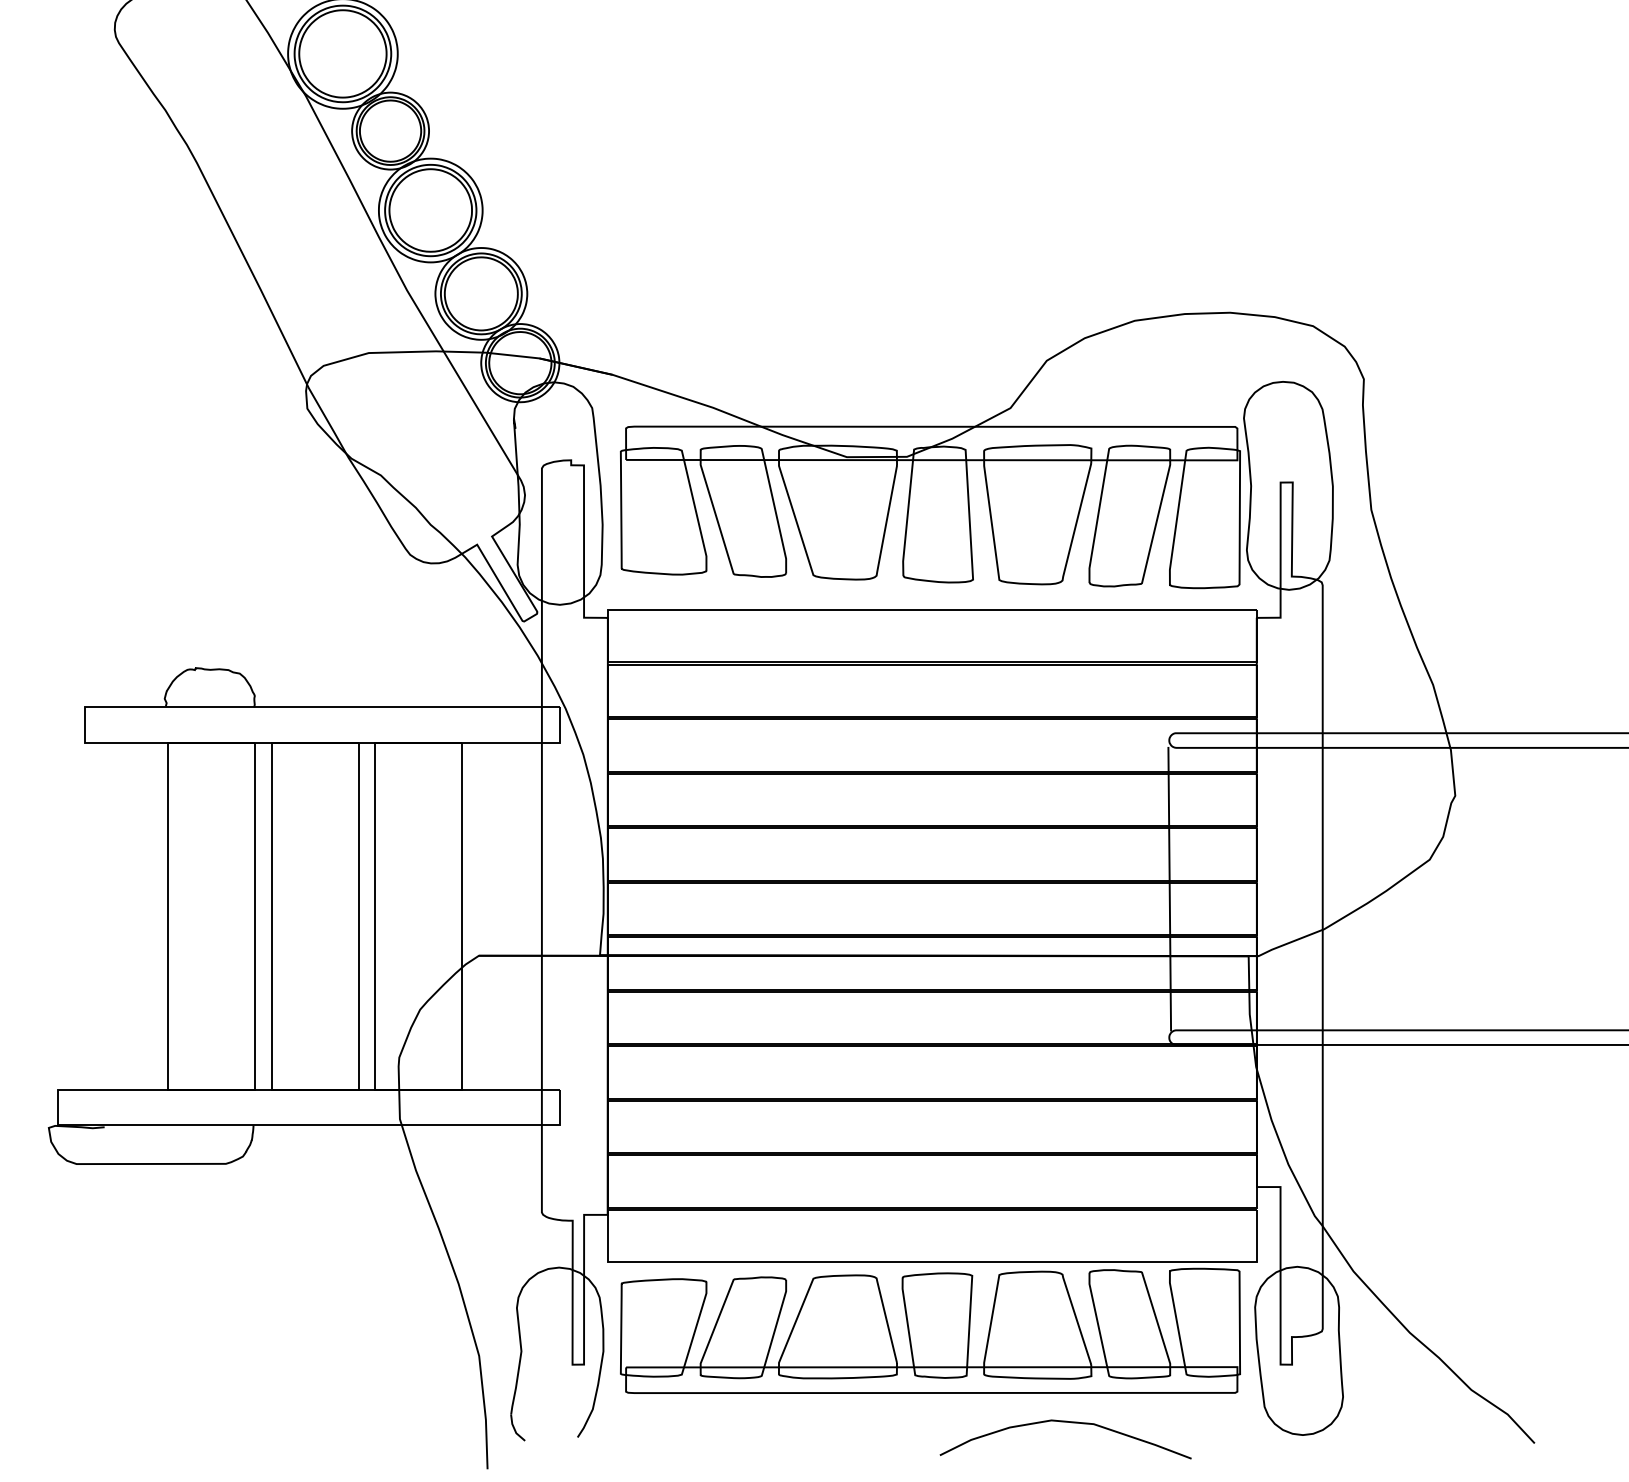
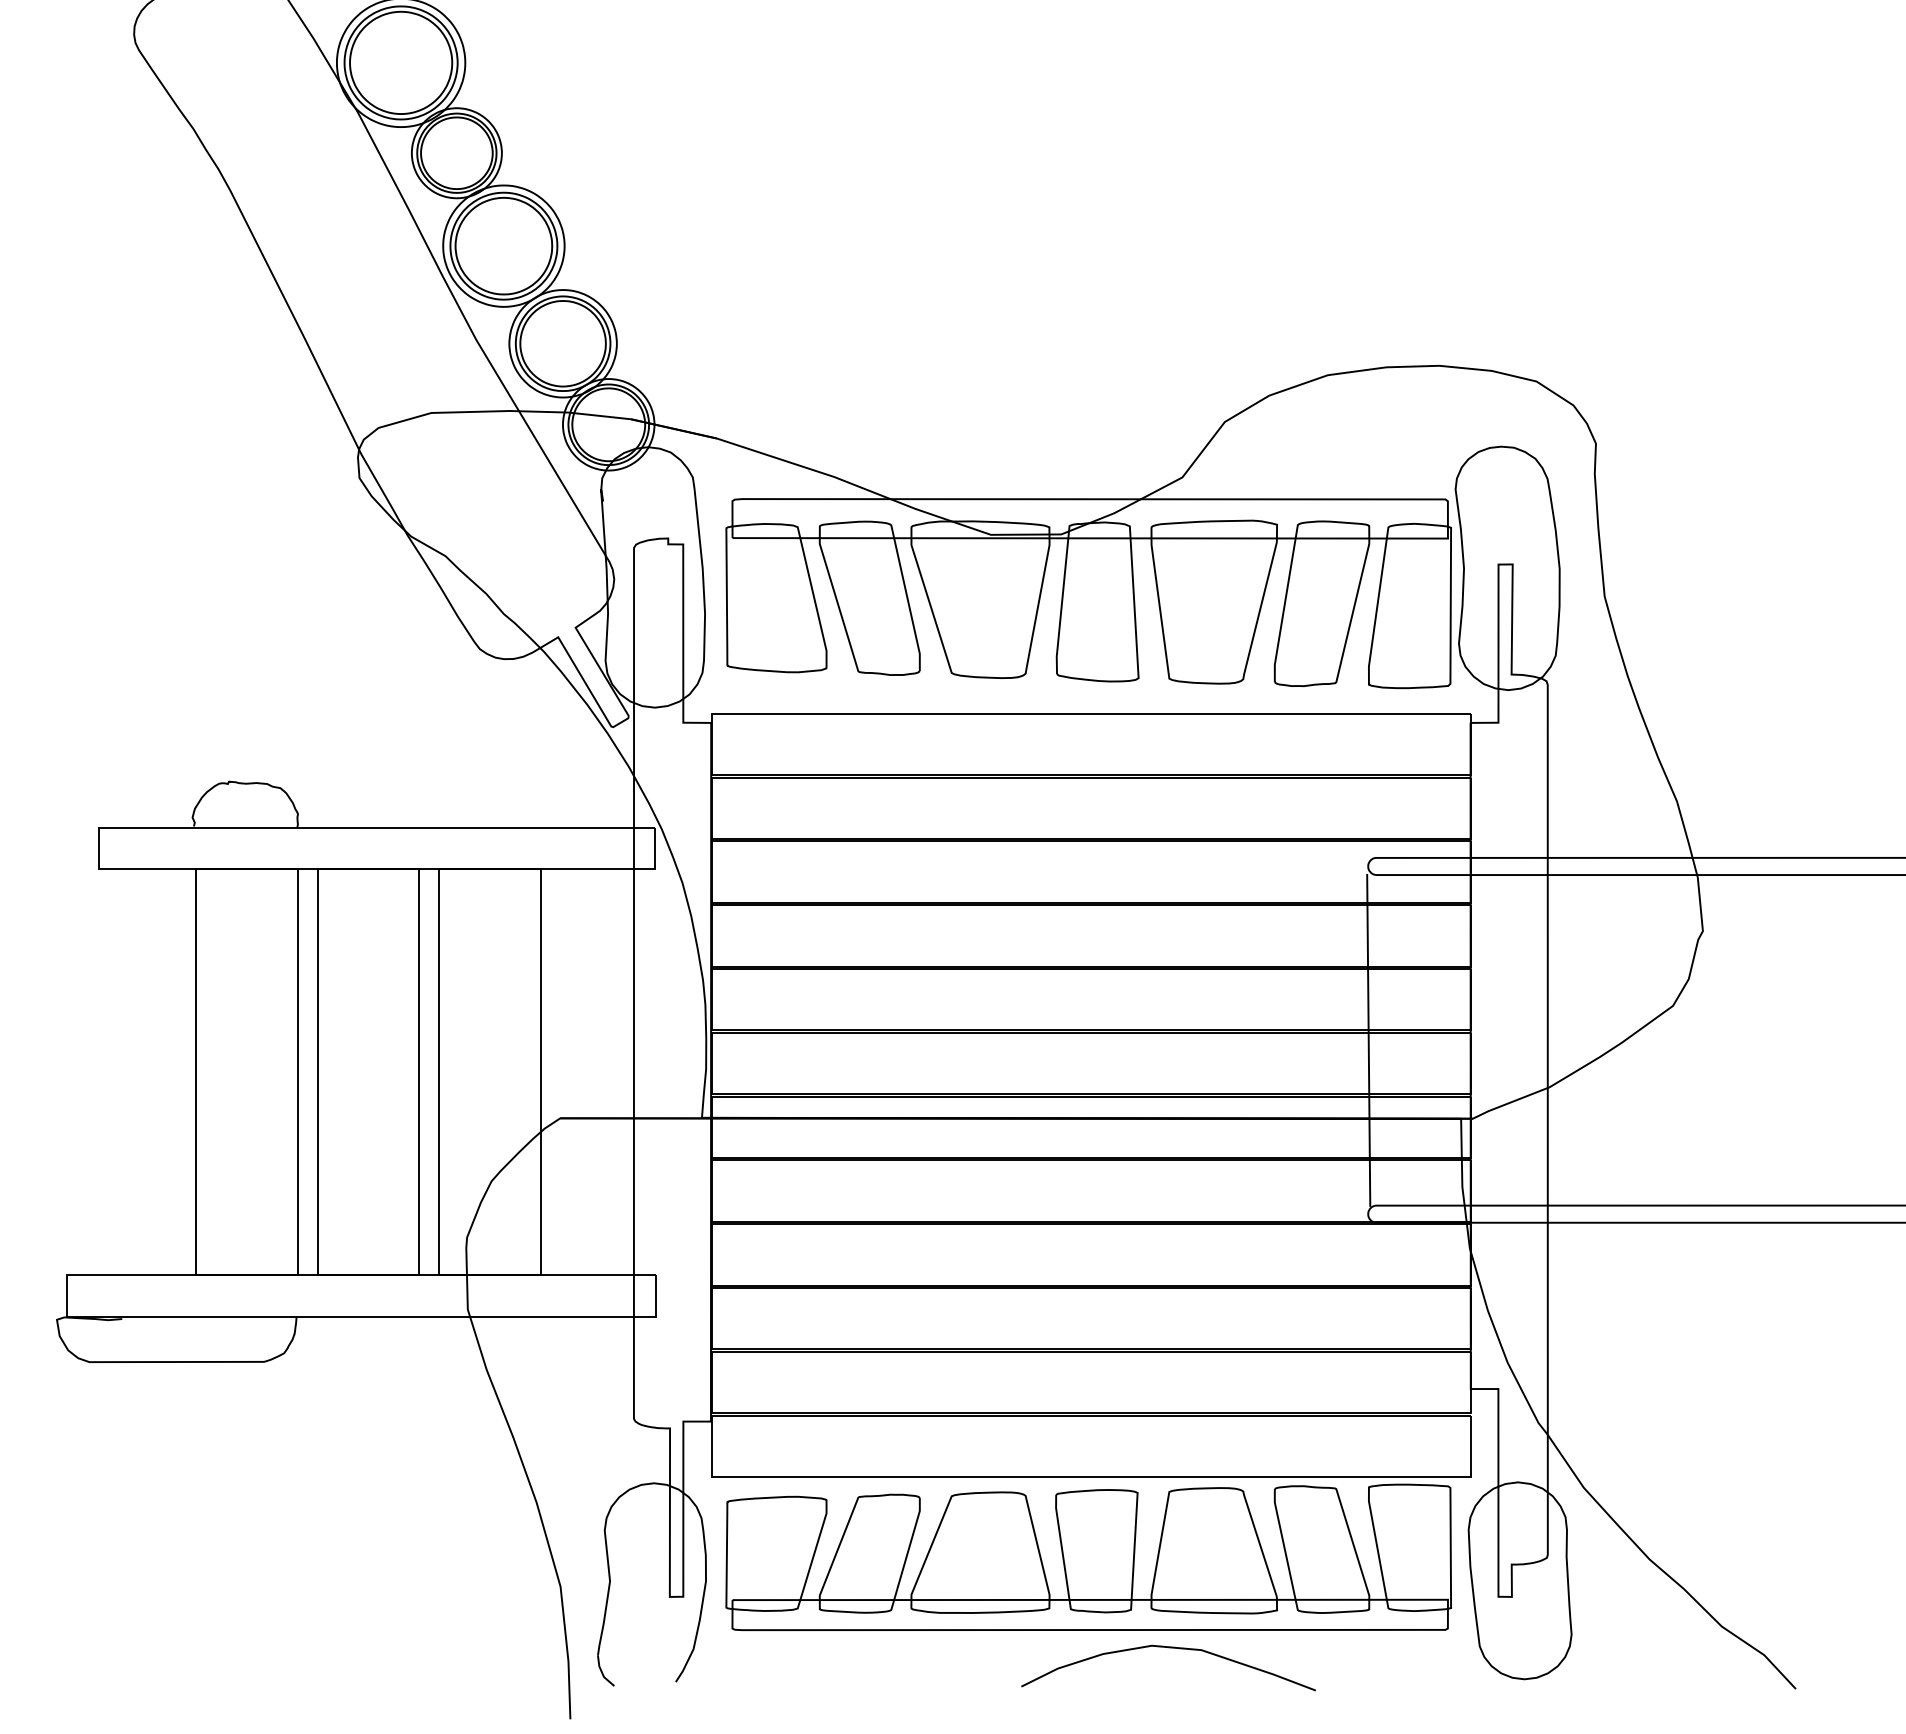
curve: (1065, 1422) -> (1168, 1648), moved

